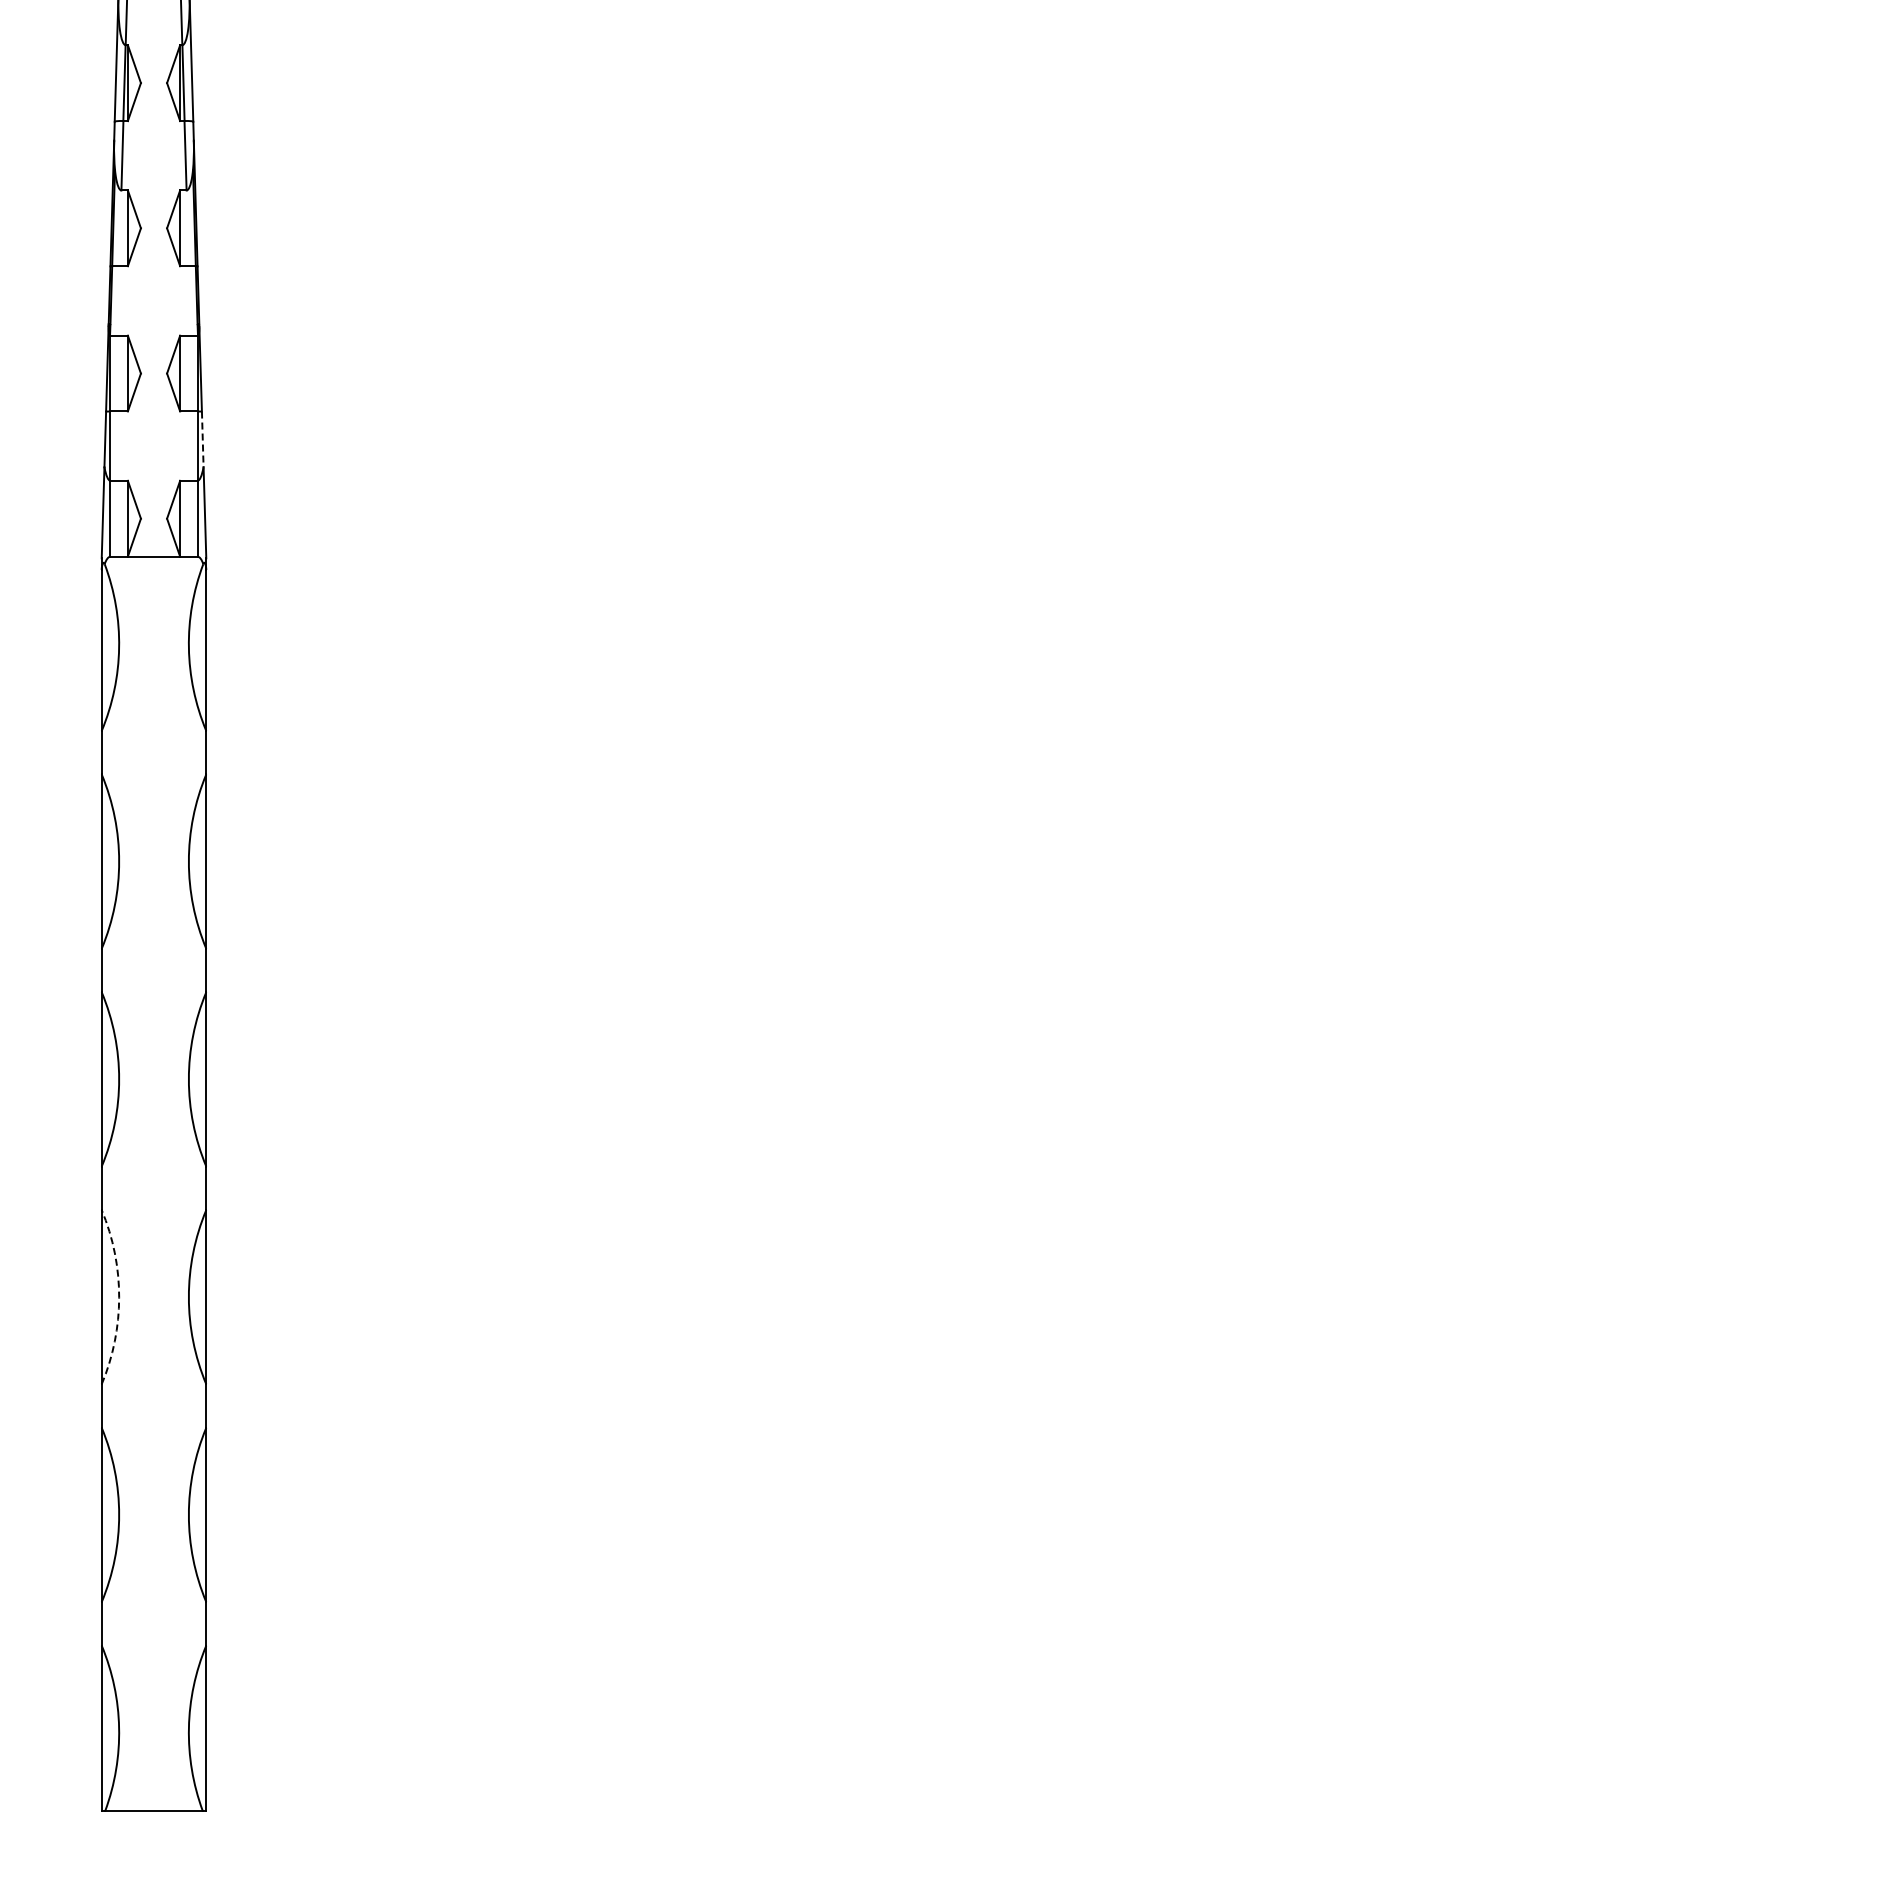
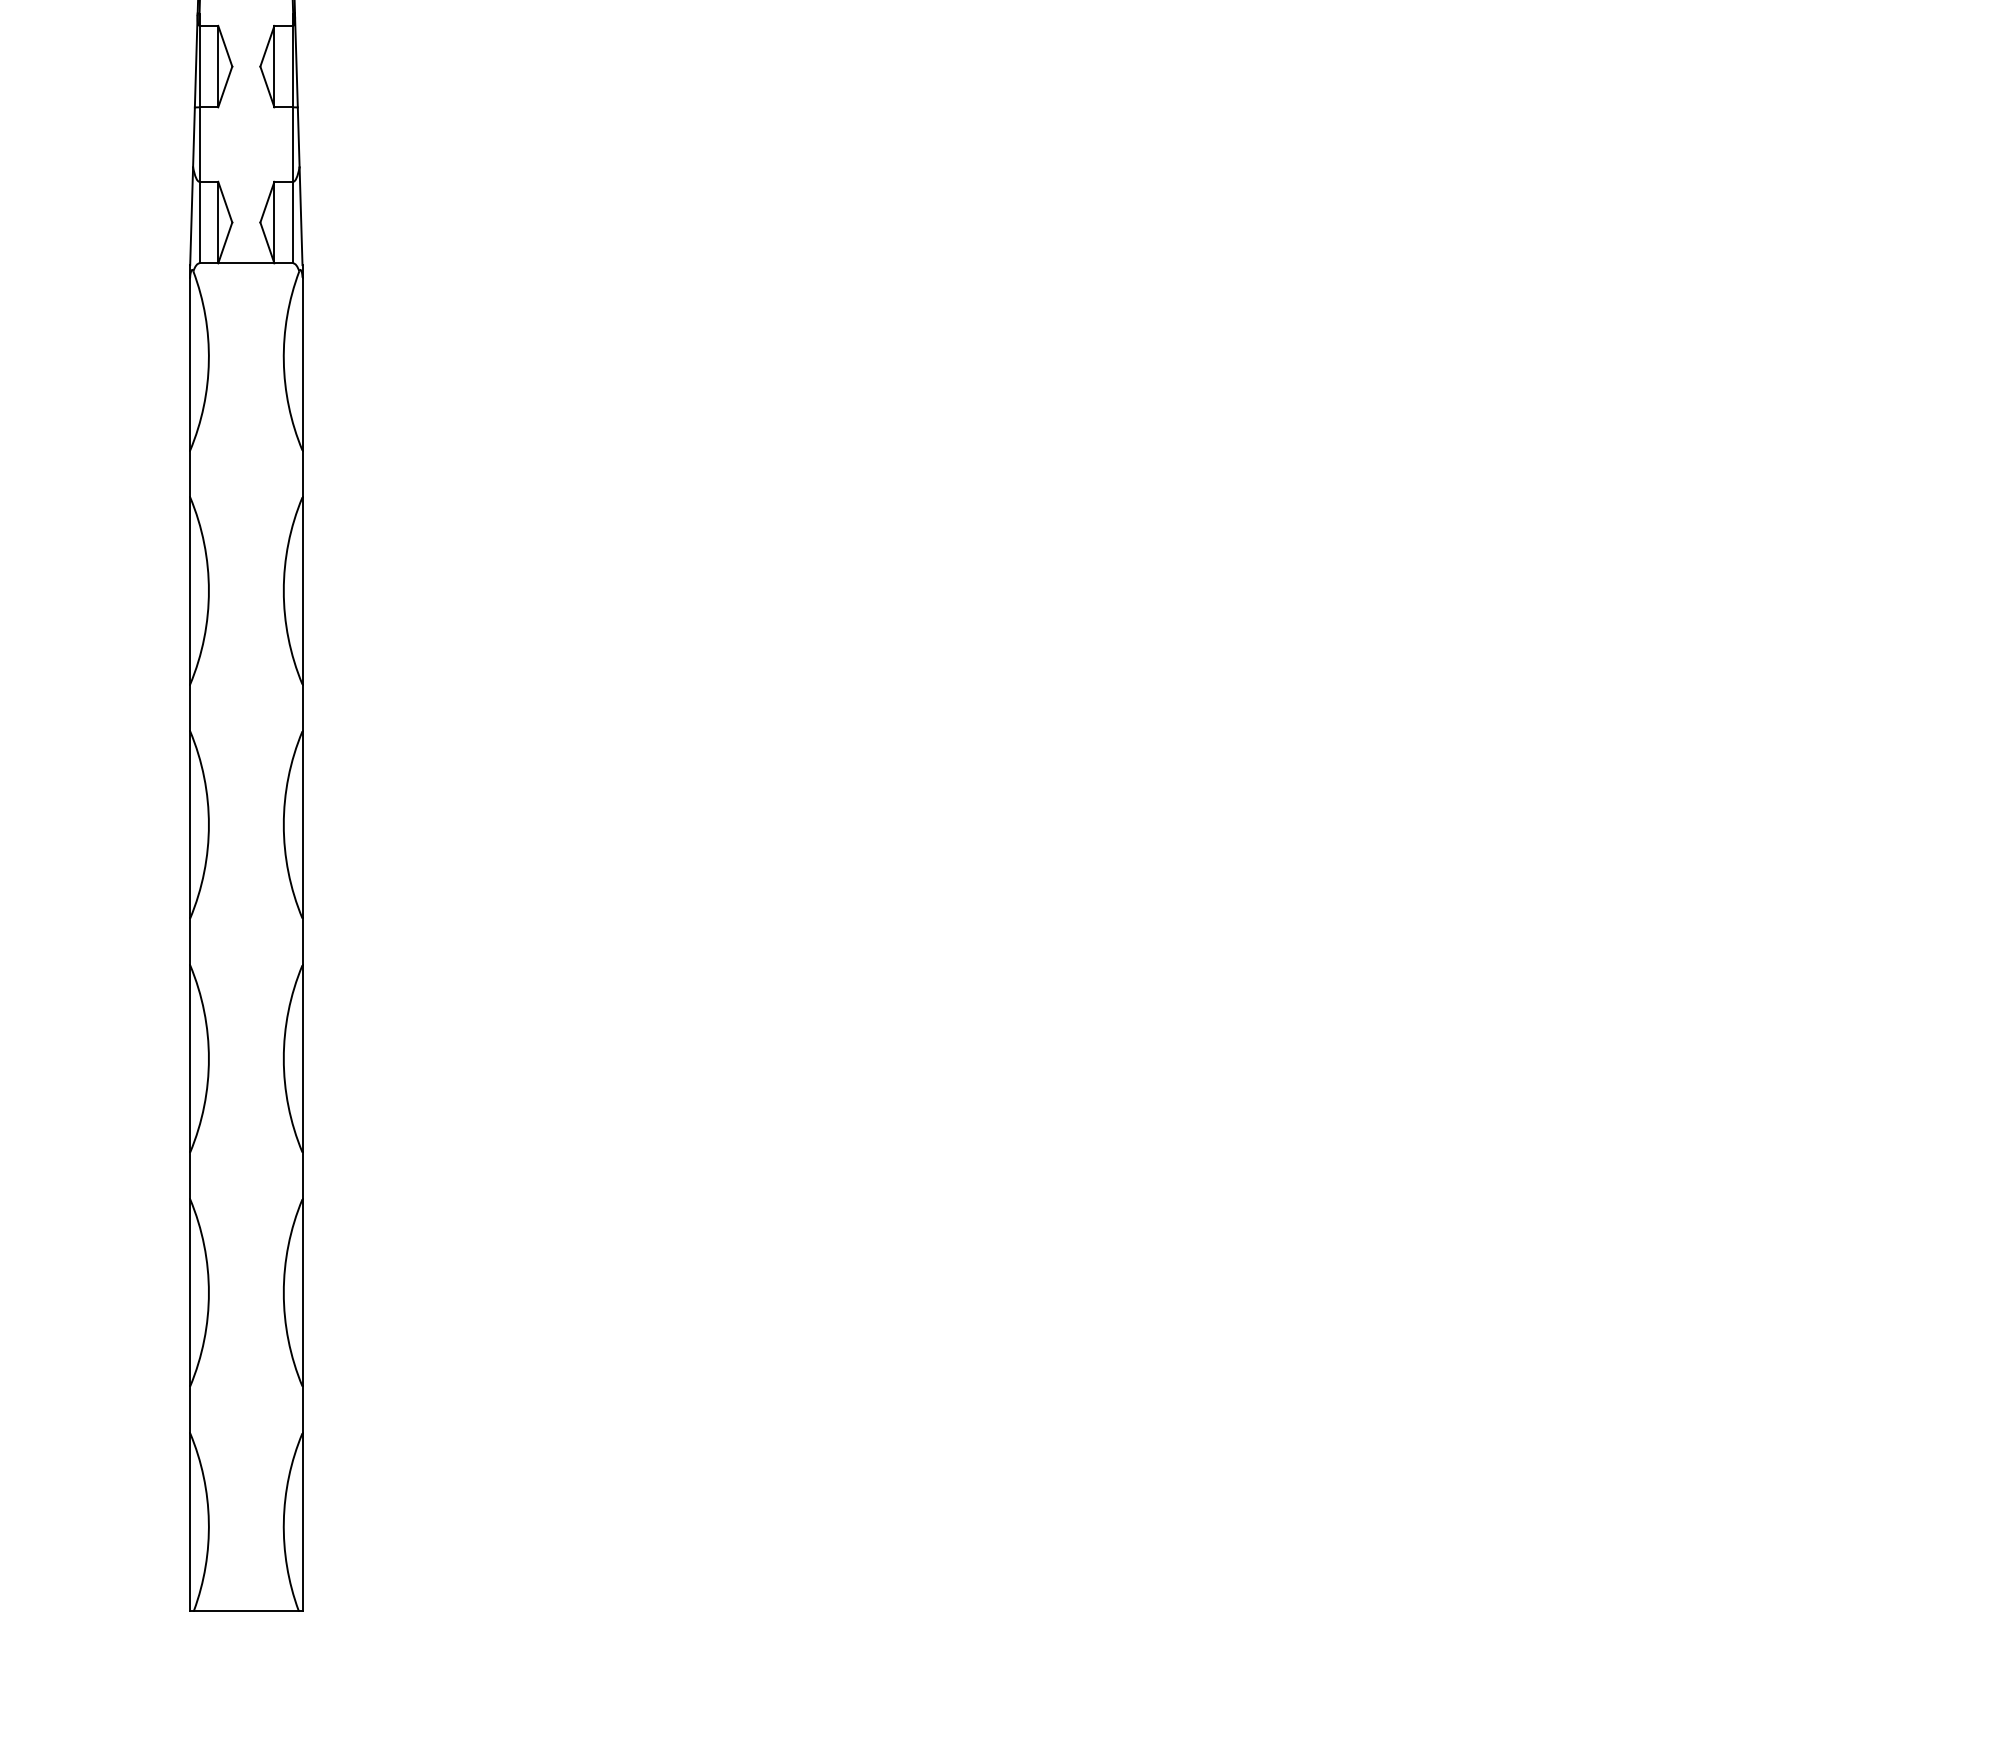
line: (202, 439) -> (298, 137), dashed -> solid
arc: (119, 1297) -> (209, 1059), dashed -> solid

